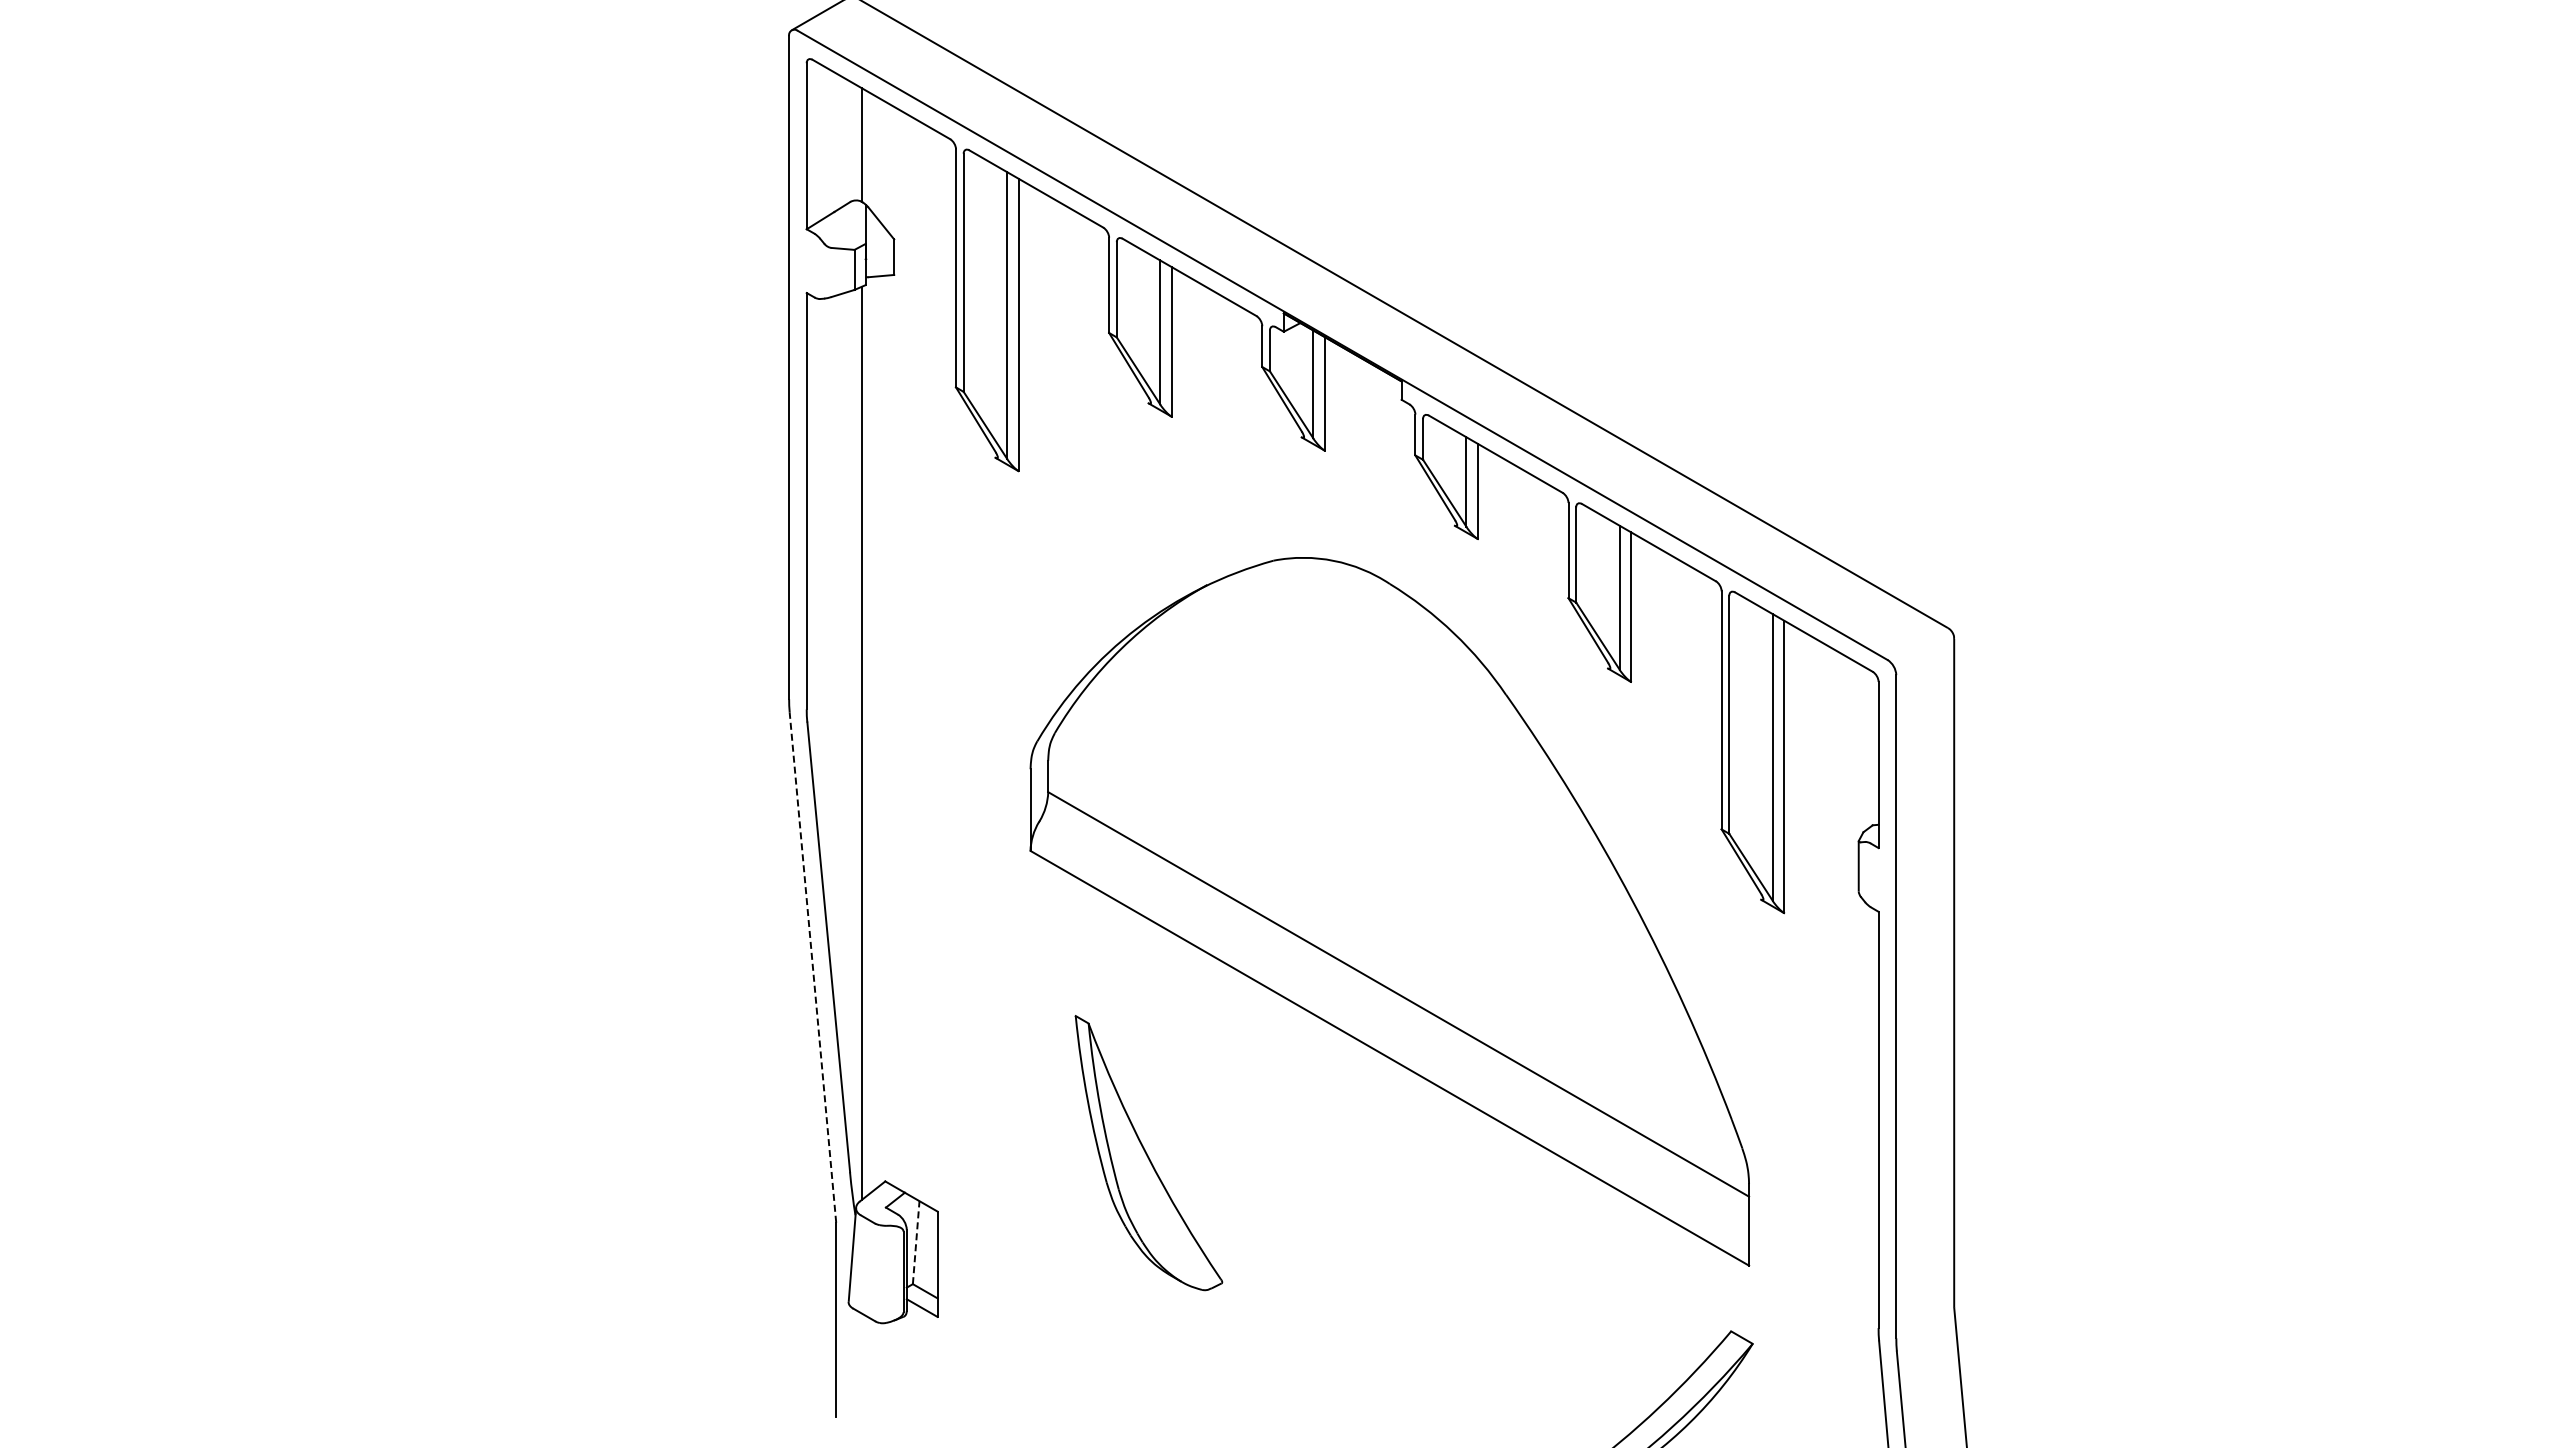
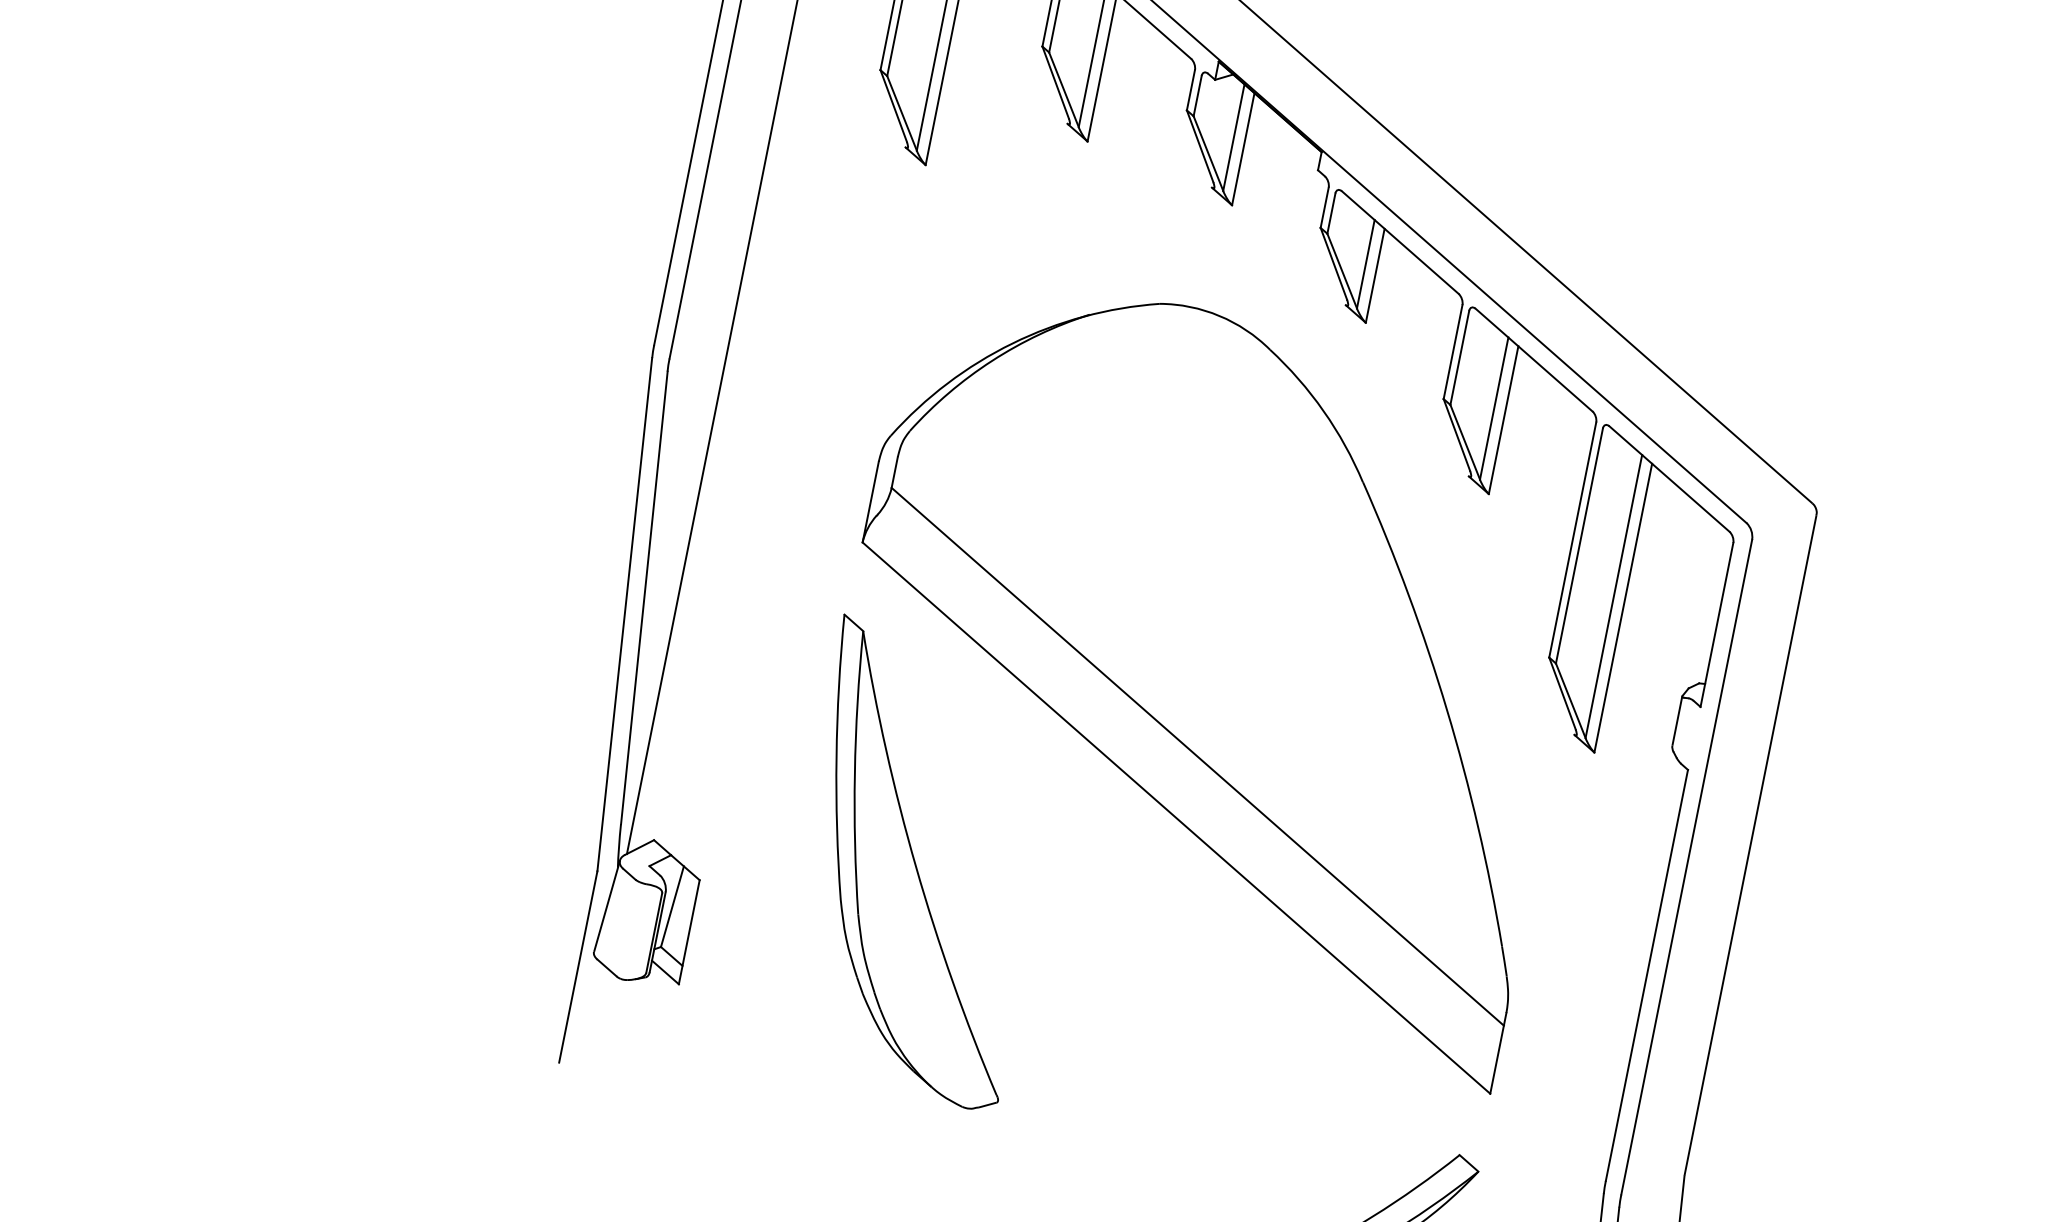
line: (812, 967) -> (624, 614), dashed -> solid
part: (1148, 1152) -> (919, 863), size x1.67
line: (916, 1242) -> (672, 906), dashed -> solid

